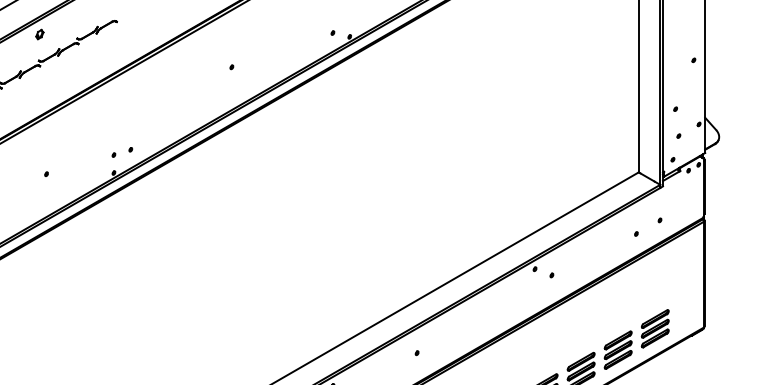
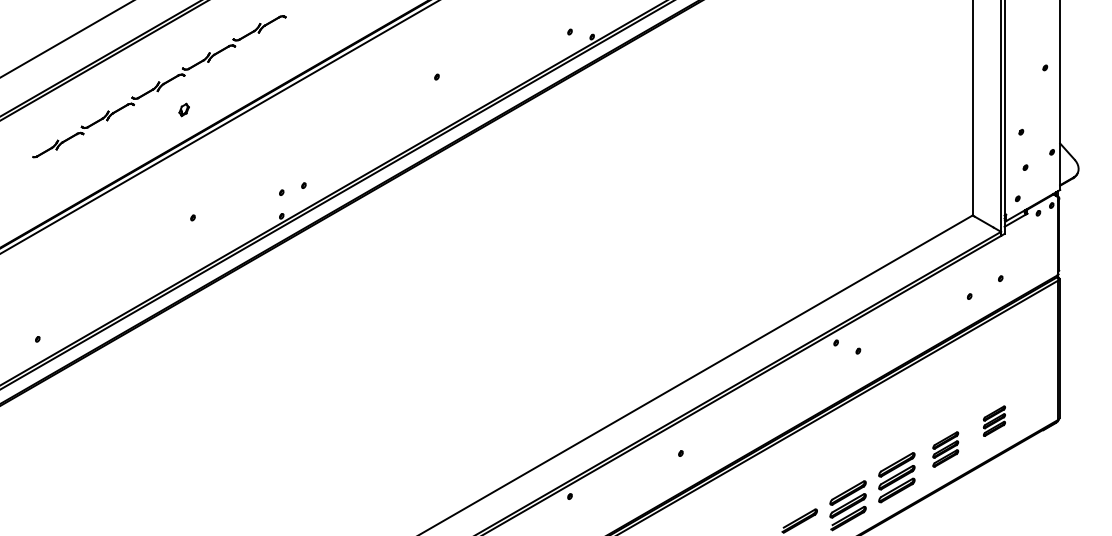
part: (39, 34) -> (183, 109), moved
part: (655, 328) -> (994, 420), size x0.6
part: (618, 350) -> (945, 449), size x0.7

